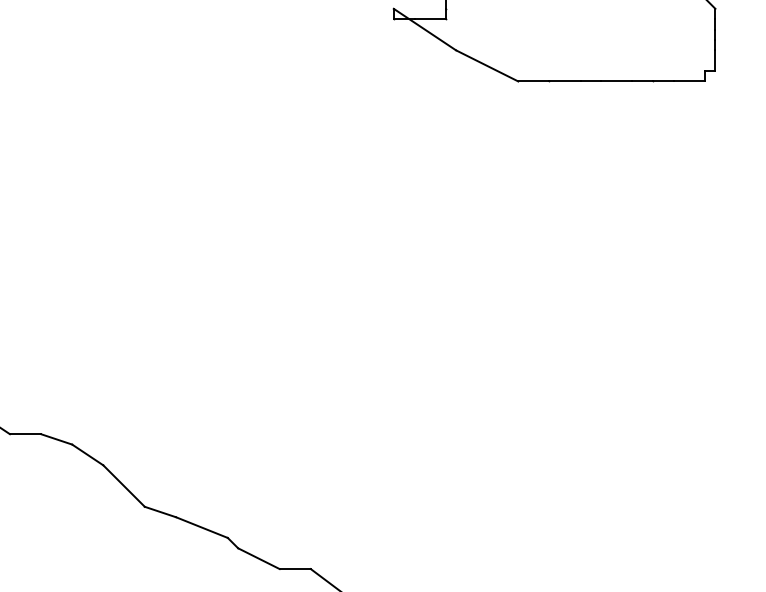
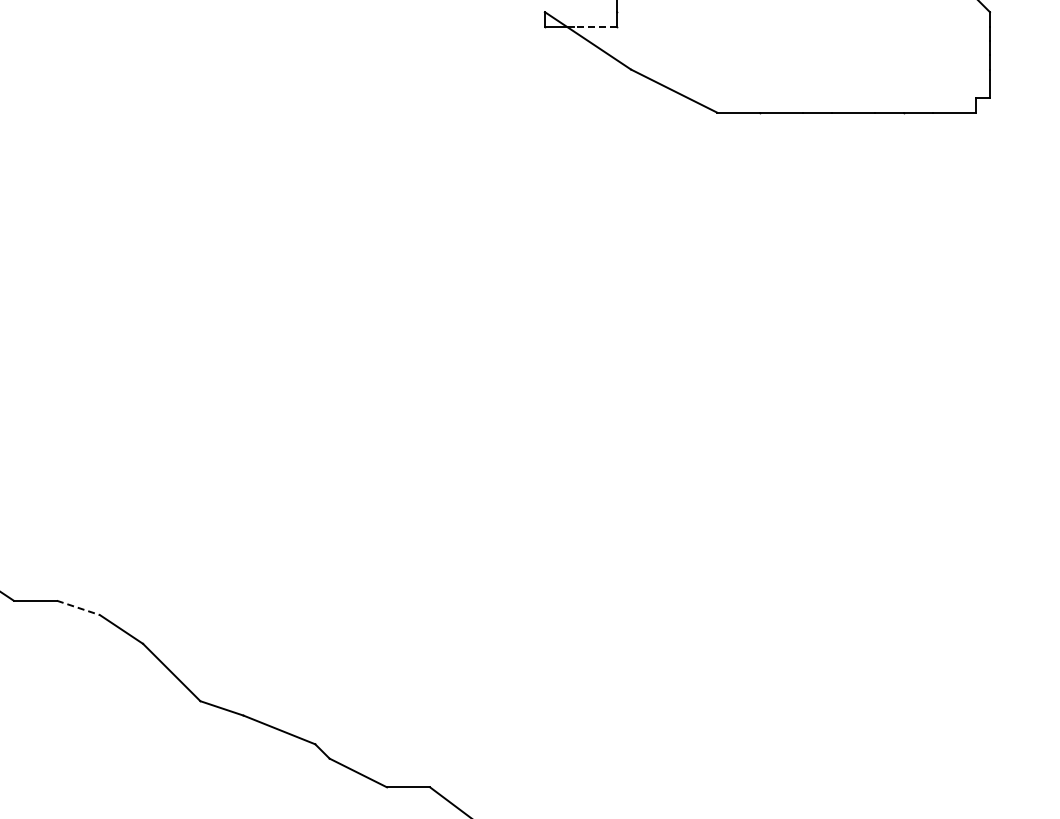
line: (430, 19) -> (595, 26), solid -> dashed
line: (56, 439) -> (78, 607), solid -> dashed

